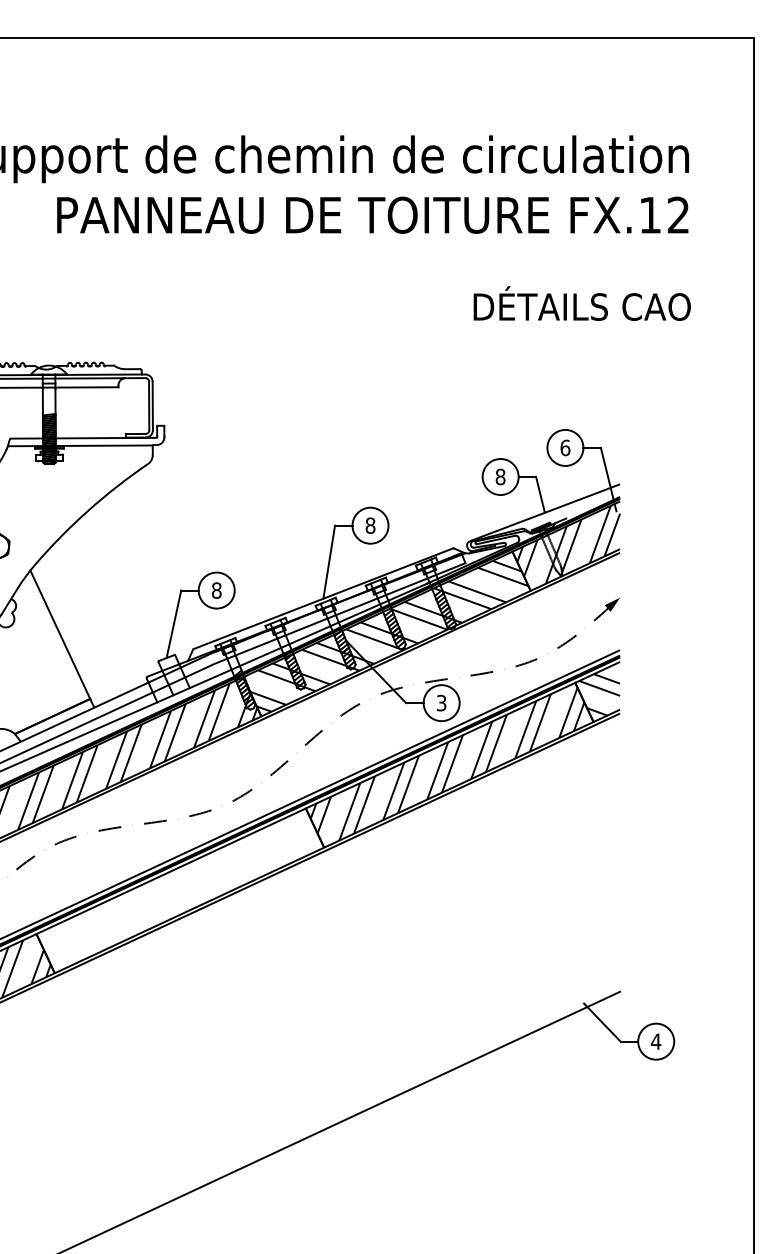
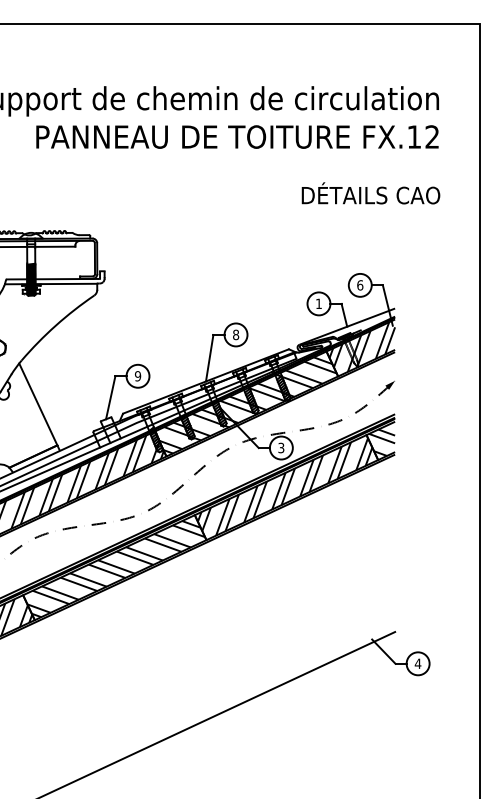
text: (499, 476) -> (318, 303), 8 -> 1
text: (215, 590) -> (137, 376), 8 -> 9
hatch: (182, 893) -> (116, 569), added

